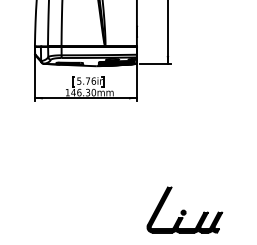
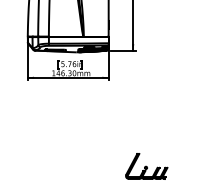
part: (184, 209) -> (146, 166), size x0.7

